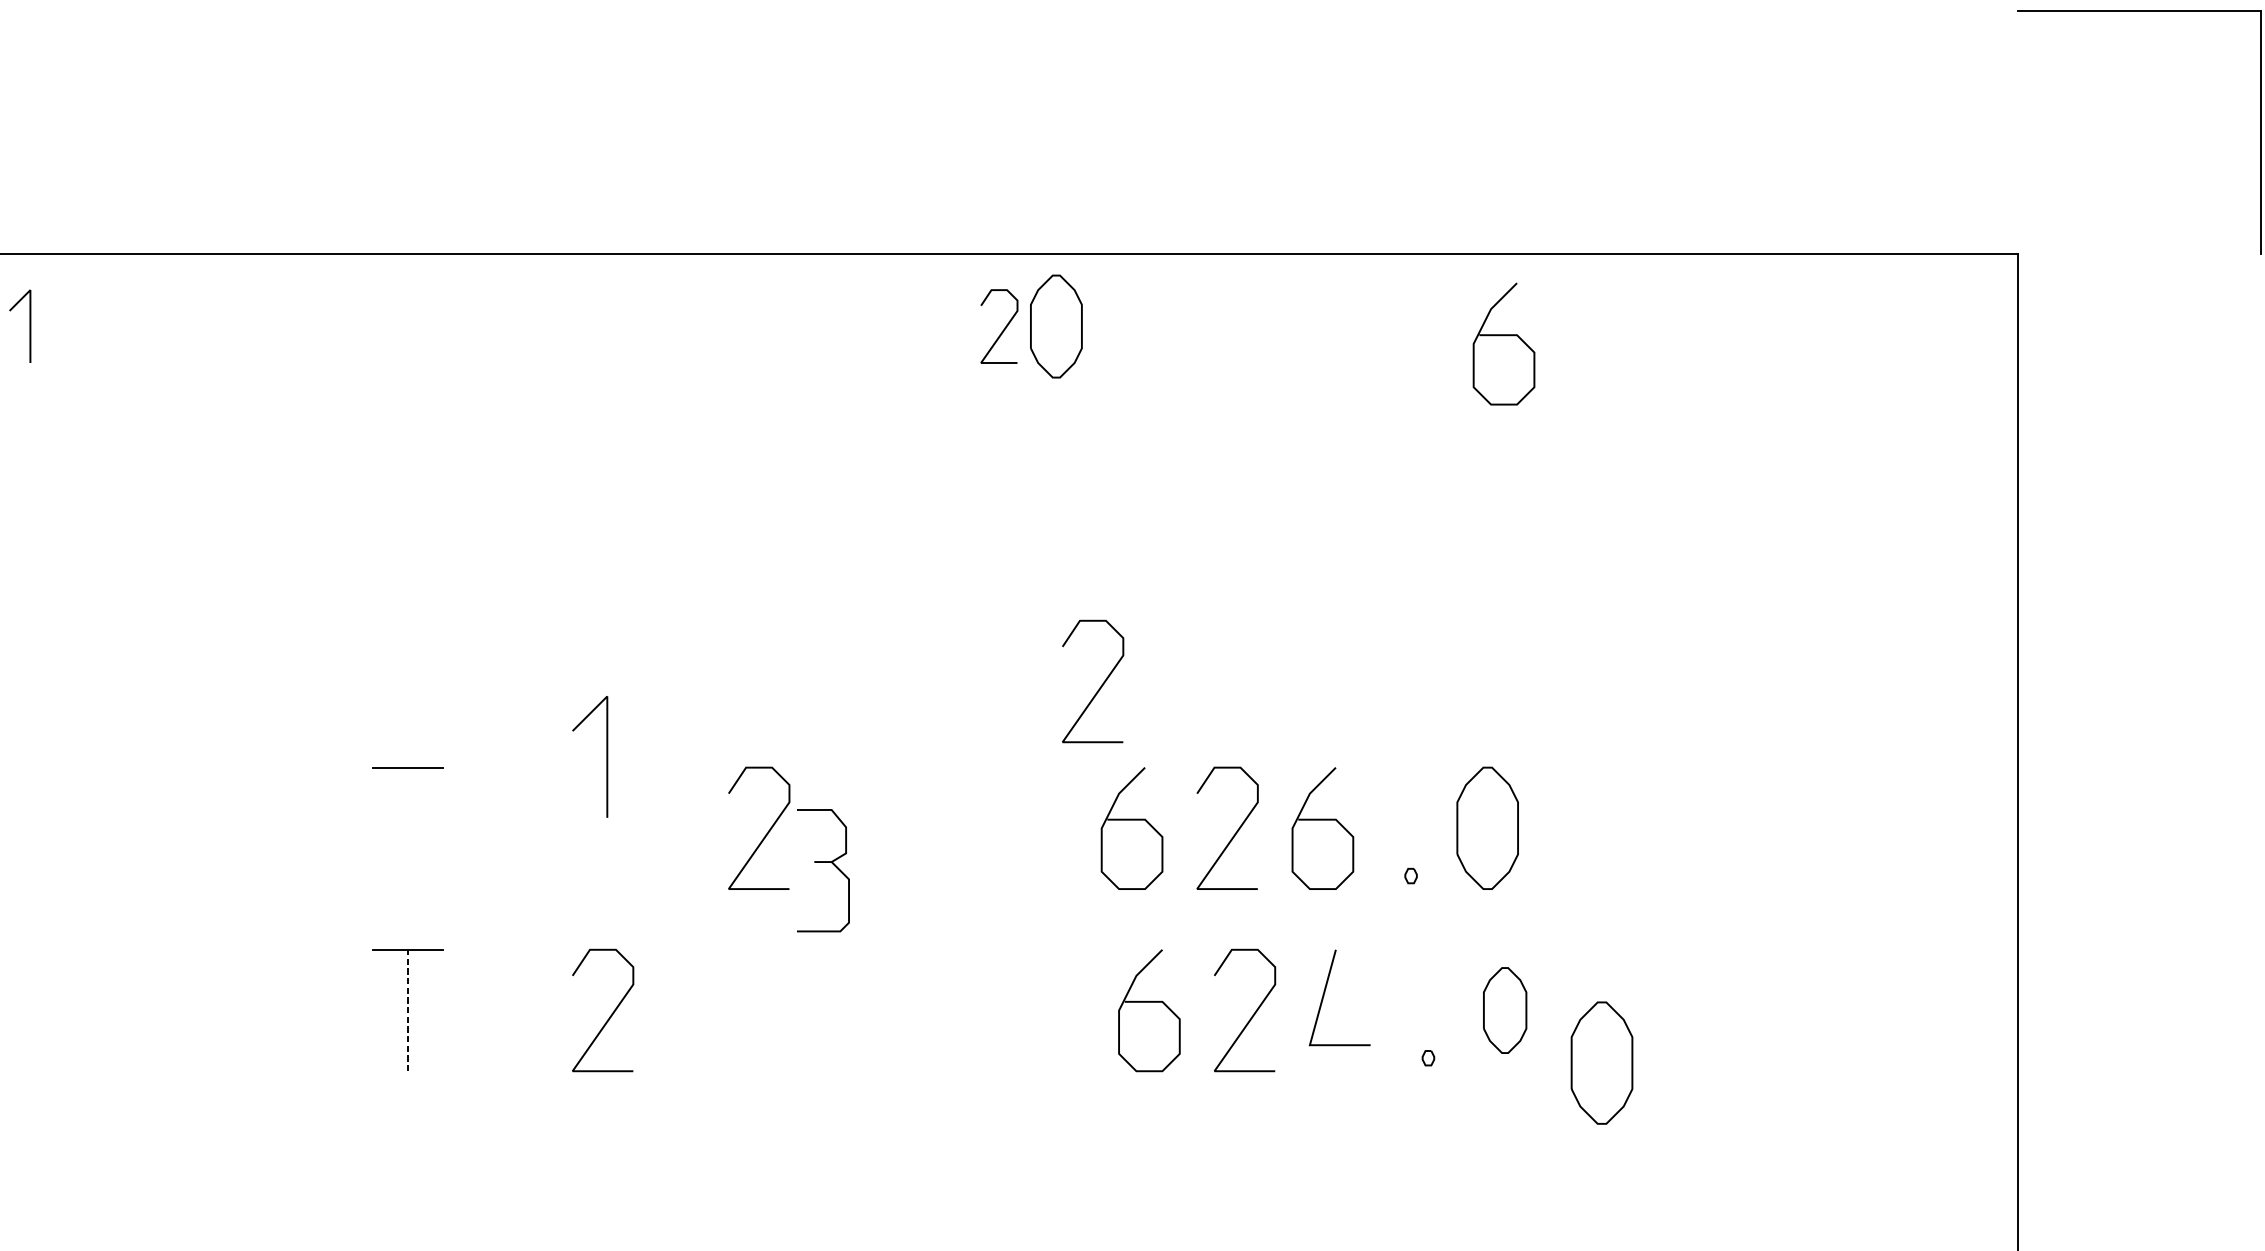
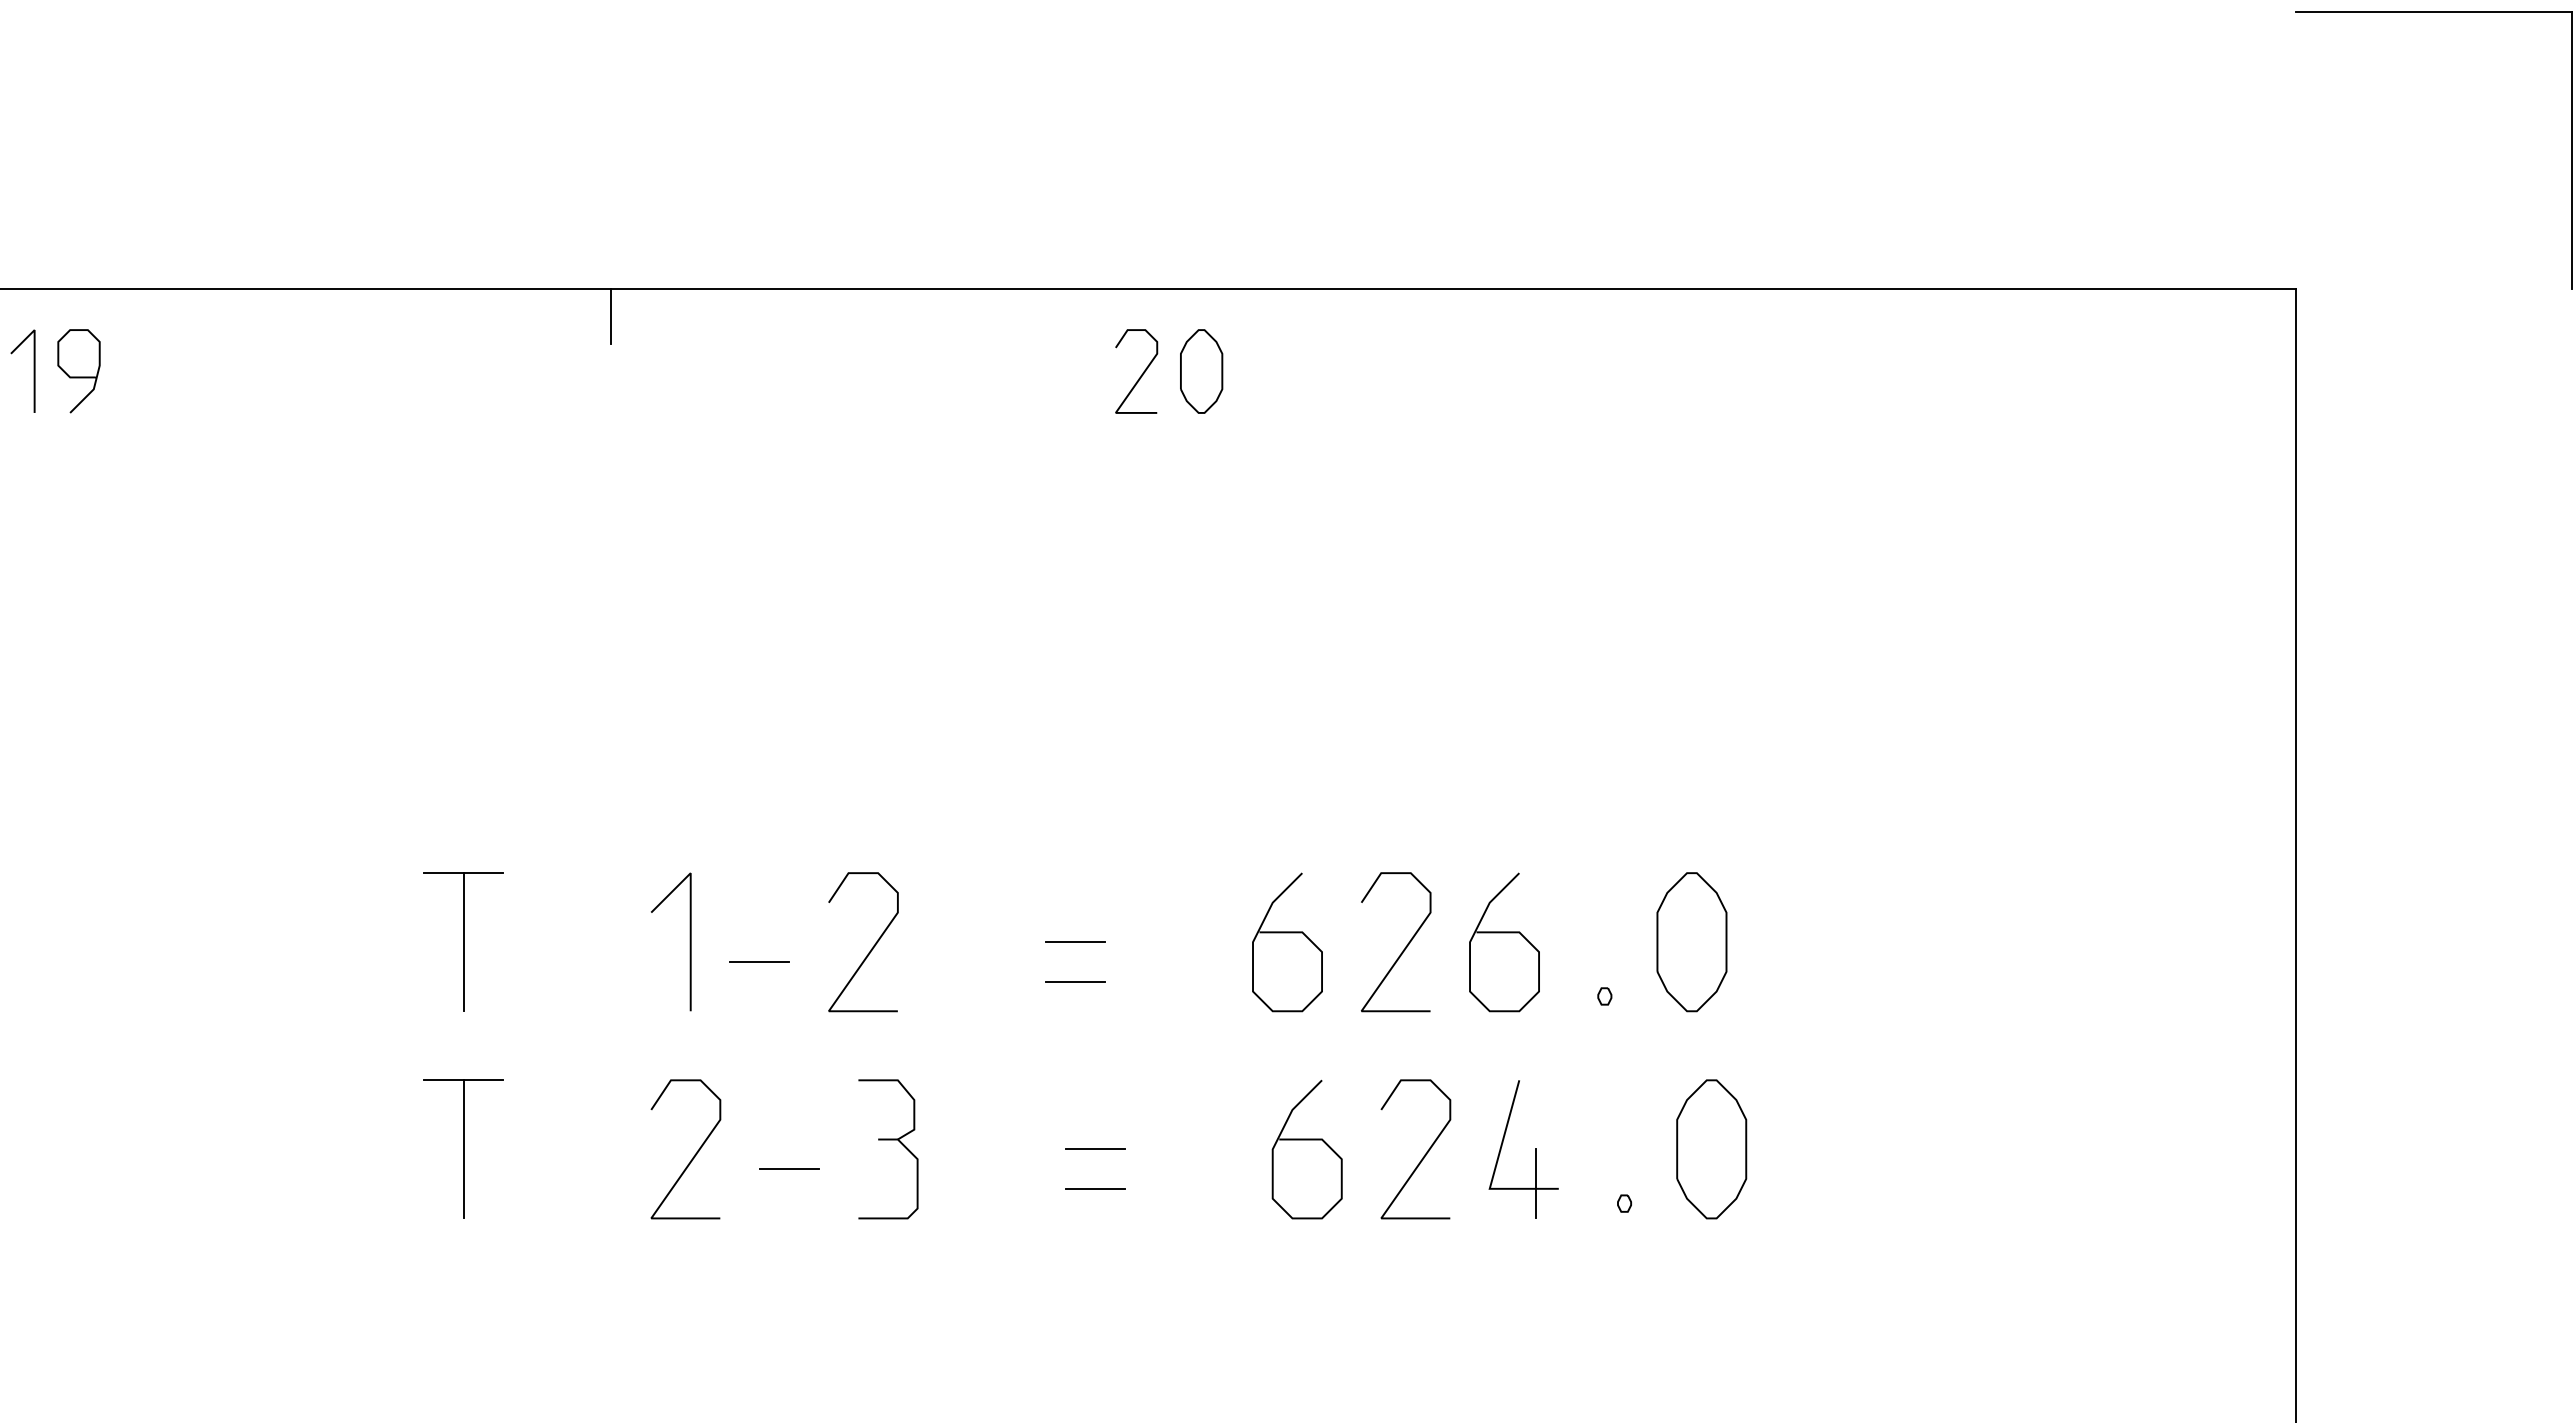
line: (536, 277) -> (610, 315), added
part: (1056, 326) -> (1201, 371), size x0.71
curve: (68, 330) -> (78, 376), added
curve: (1504, 336) -> (1710, 382), removed
curve: (1101, 685) -> (1252, 779), removed
line: (606, 756) -> (689, 941), moved
line: (407, 828) -> (463, 942), added
line: (945, 828) -> (1075, 942), added
line: (667, 845) -> (759, 961), added
part: (823, 862) -> (888, 1140), moved
line: (945, 862) -> (1075, 981), added
line: (407, 1009) -> (463, 1148), dashed -> solid
line: (962, 1010) -> (1094, 1149), added
part: (1504, 1010) -> (1711, 1149), size x1.43
line: (693, 1028) -> (788, 1169), added
line: (1350, 1040) -> (1535, 1183), added
line: (962, 1044) -> (1094, 1188), added
part: (1601, 1063) -> (1821, 1209), removed

